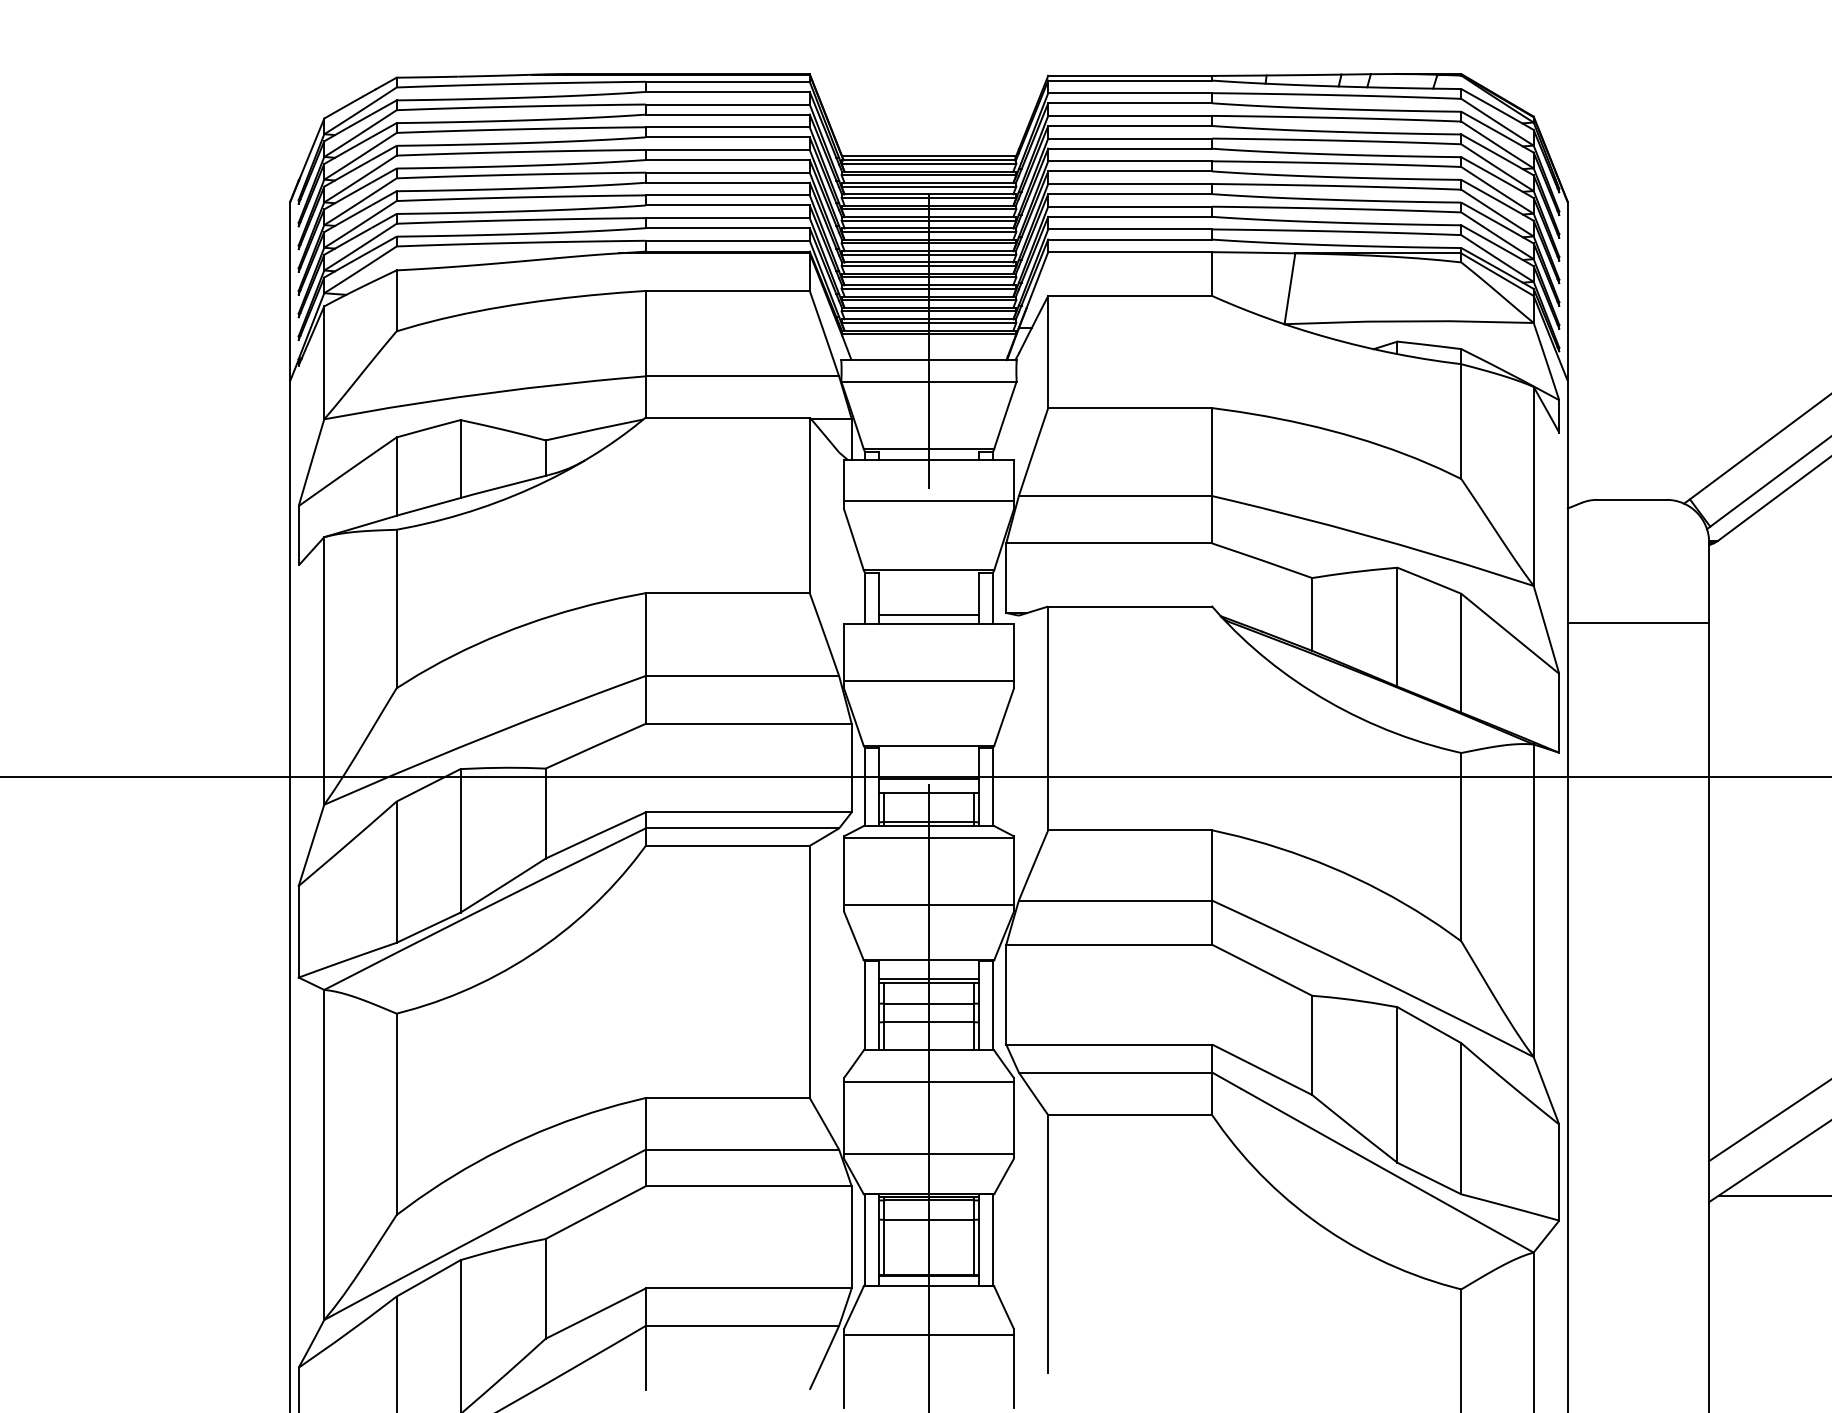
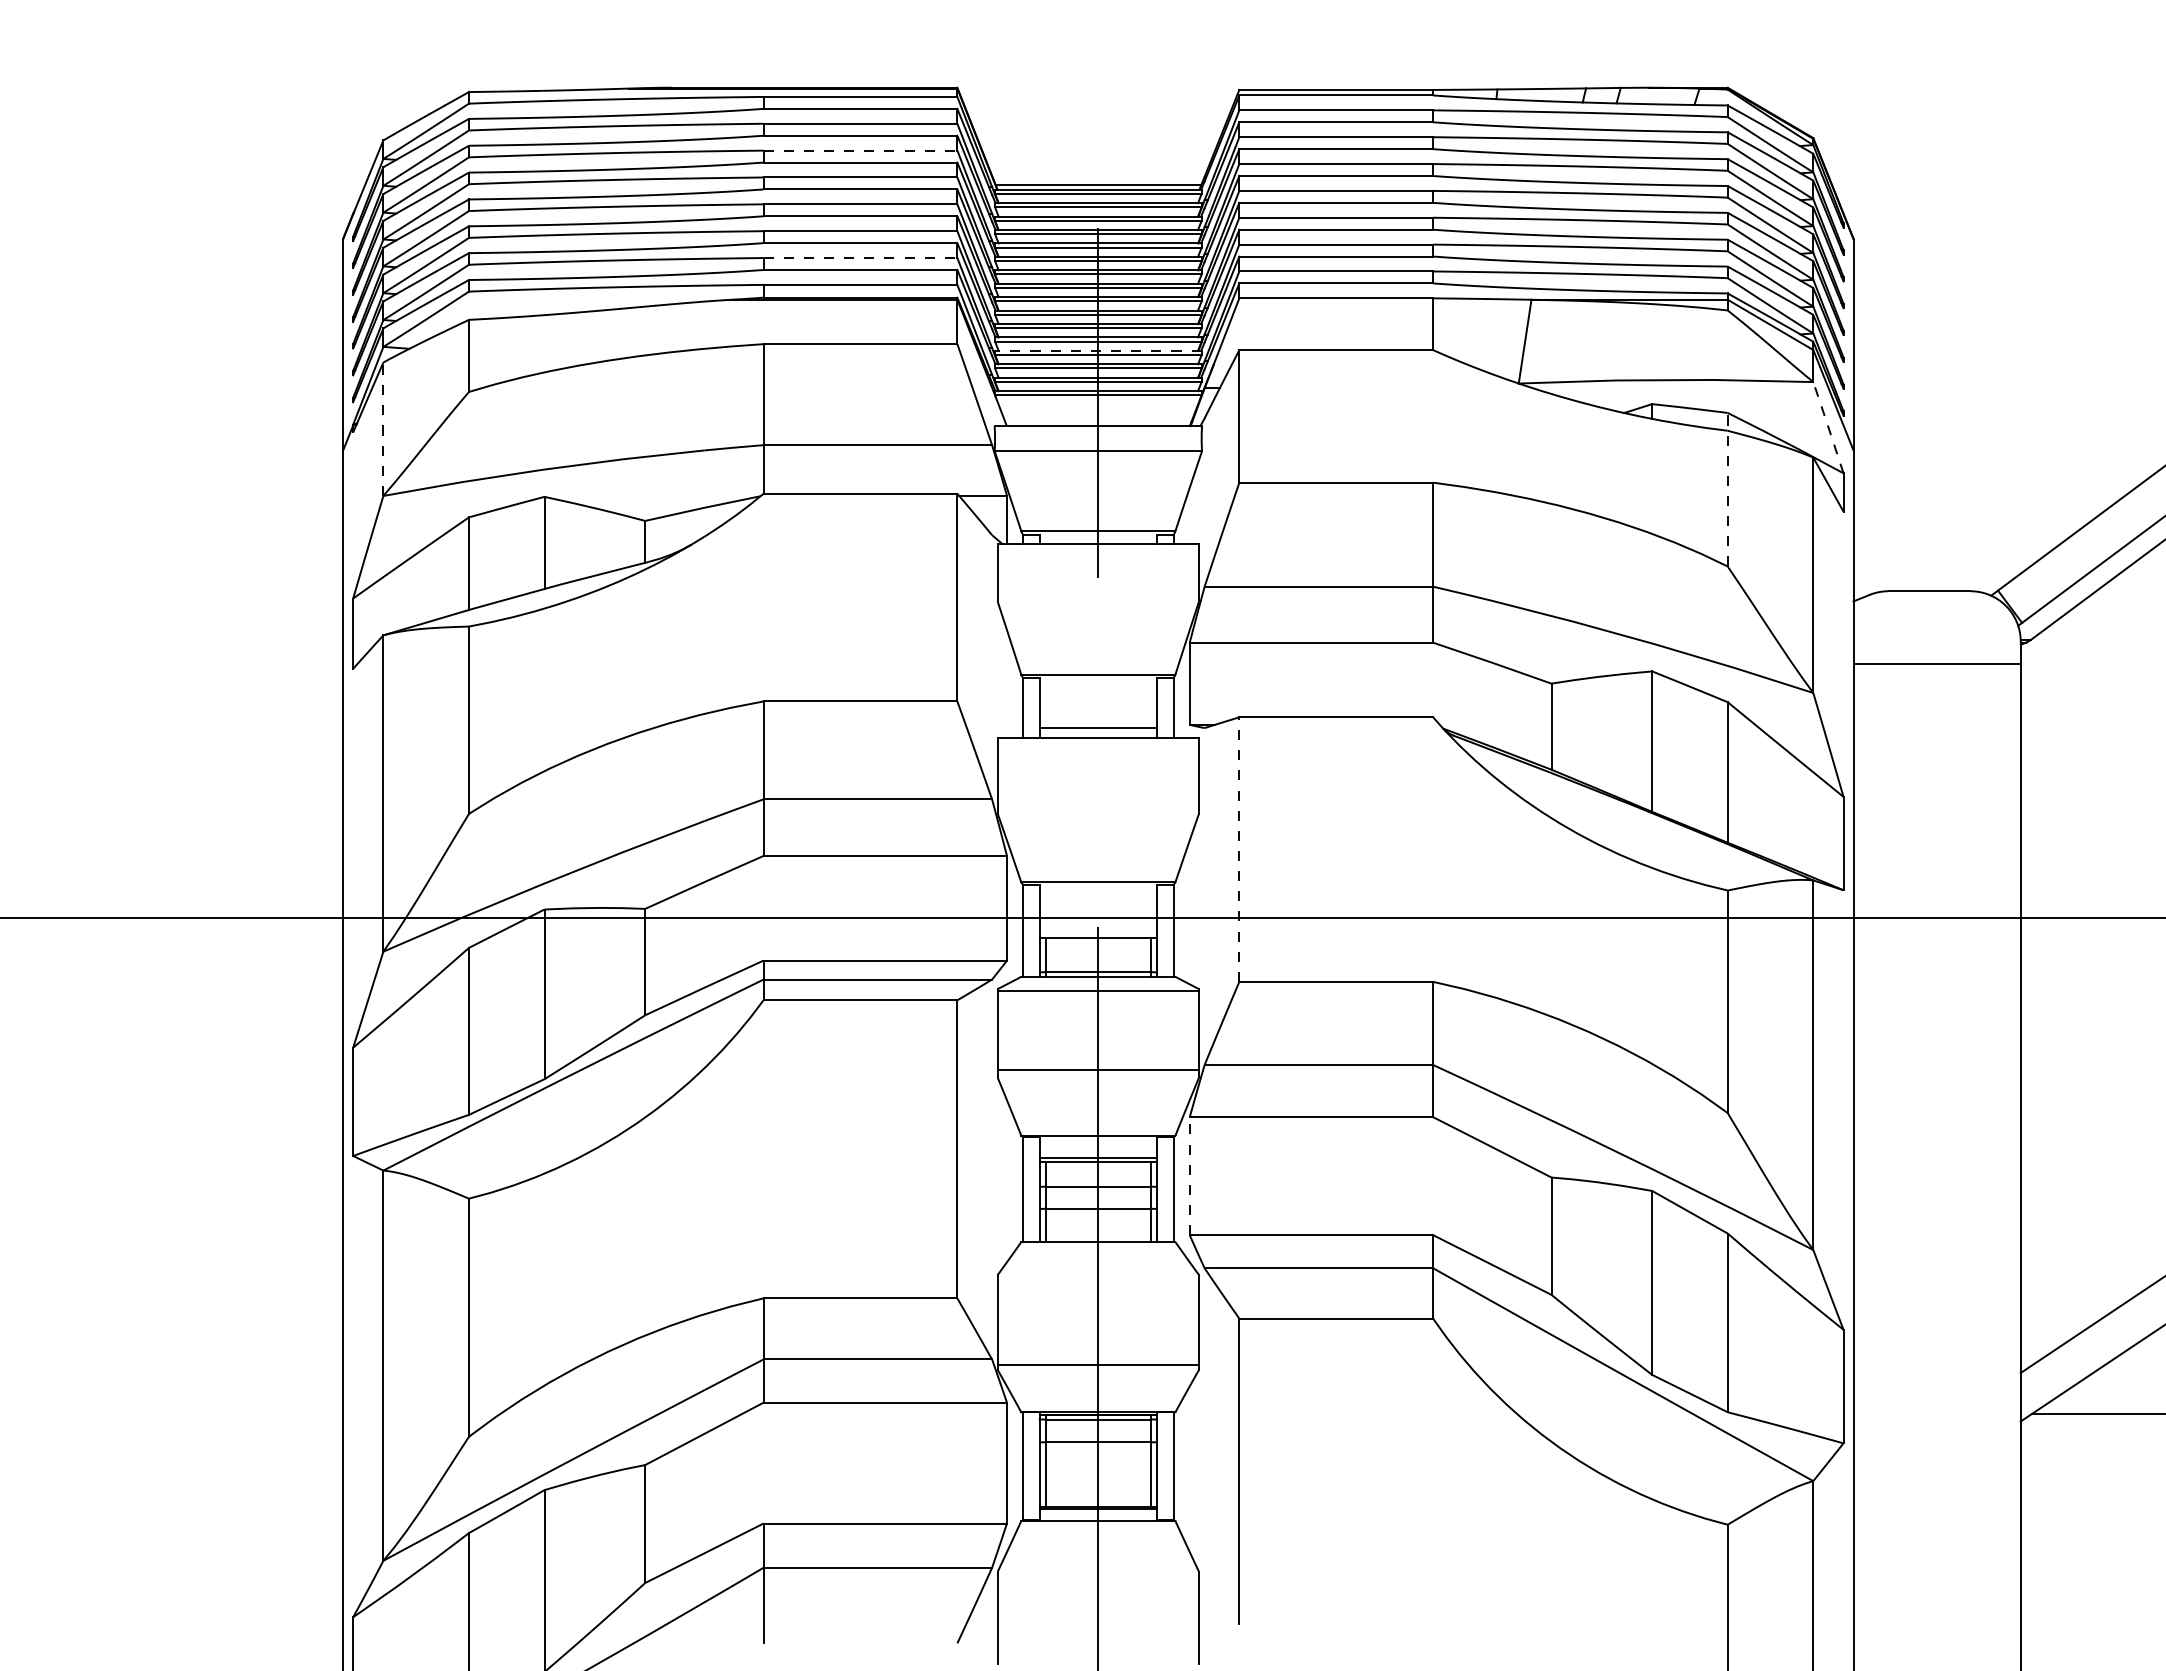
line: (727, 127) -> (860, 150), solid -> dashed
line: (727, 218) -> (860, 258), solid -> dashed
line: (928, 296) -> (1097, 350), solid -> dashed
line: (1546, 361) -> (1828, 427), solid -> dashed
line: (324, 363) -> (383, 429), solid -> dashed
line: (1461, 413) -> (1727, 489), solid -> dashed
line: (929, 500) -> (1098, 592), removed
line: (1637, 623) -> (1936, 664), moved
line: (929, 681) -> (1098, 805), removed
line: (1048, 718) -> (1239, 849), solid -> dashed
line: (929, 779) -> (1098, 921), removed
line: (1006, 994) -> (1189, 1176), solid -> dashed
line: (929, 1082) -> (1098, 1279), removed
line: (929, 1334) -> (1098, 1578), removed

